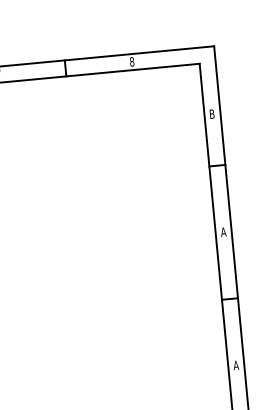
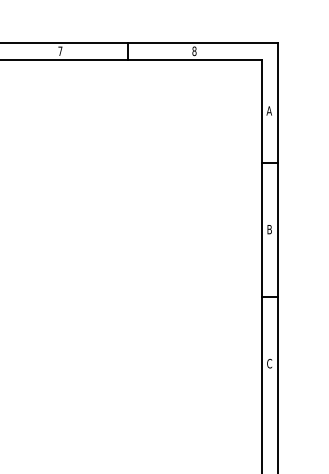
text: (211, 113) -> (268, 110), B -> A
text: (223, 232) -> (269, 229), A -> B
text: (236, 365) -> (269, 363), A -> C

